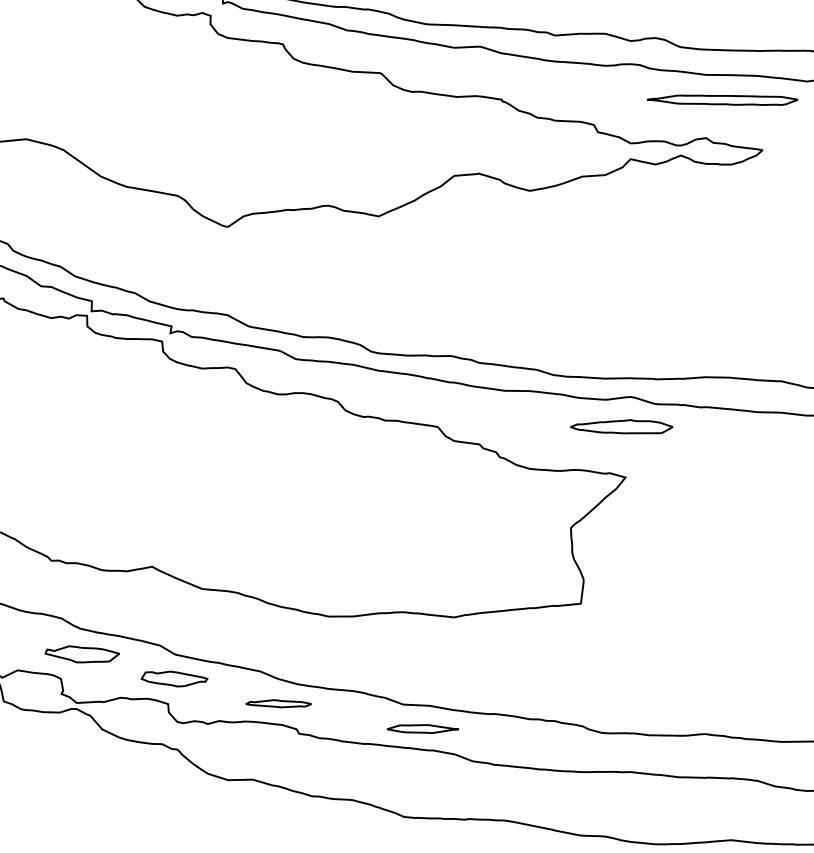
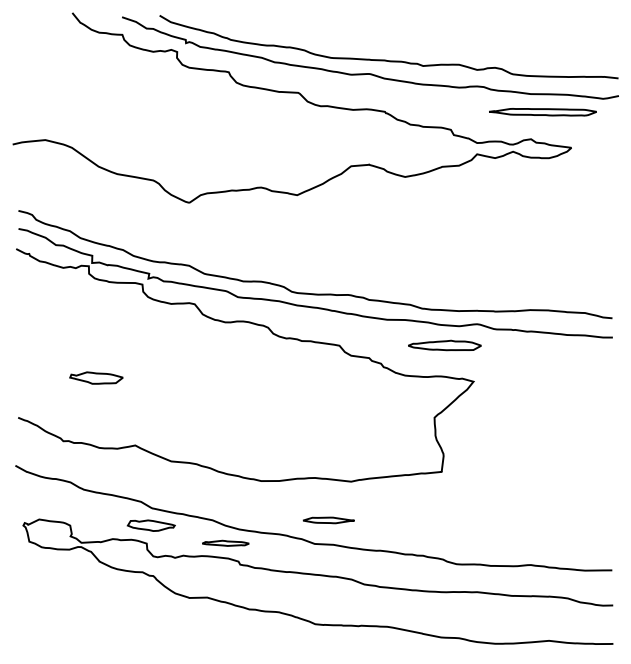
part: (621, 426) -> (444, 345), moved
part: (82, 653) -> (96, 377), moved
part: (422, 729) -> (328, 520), moved

